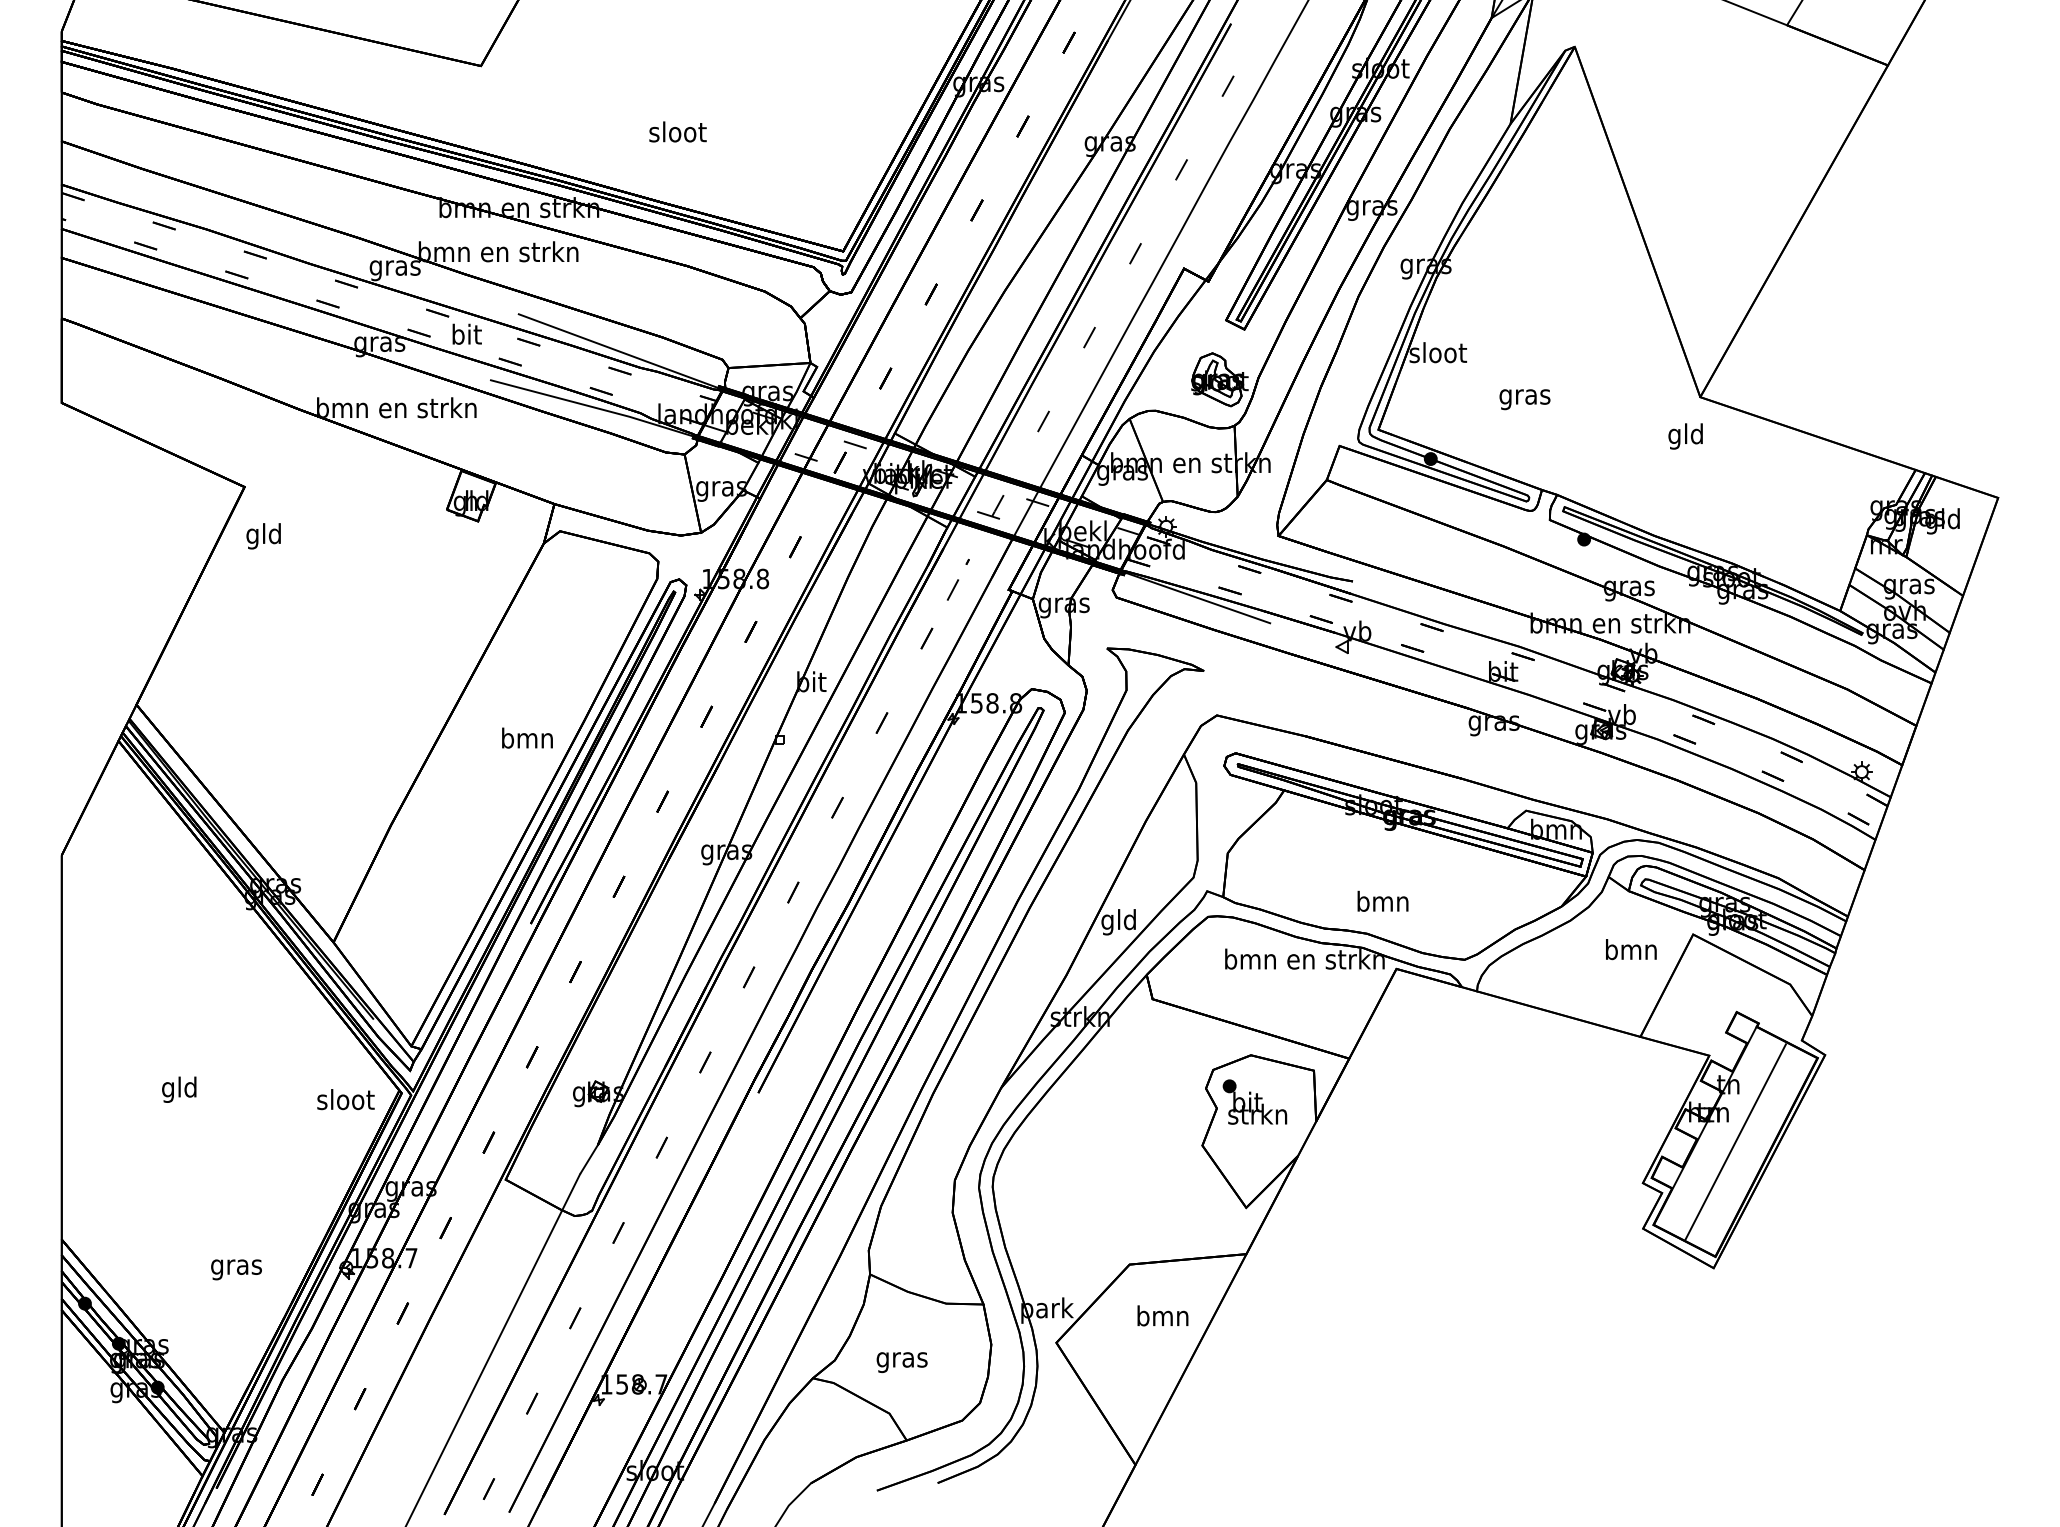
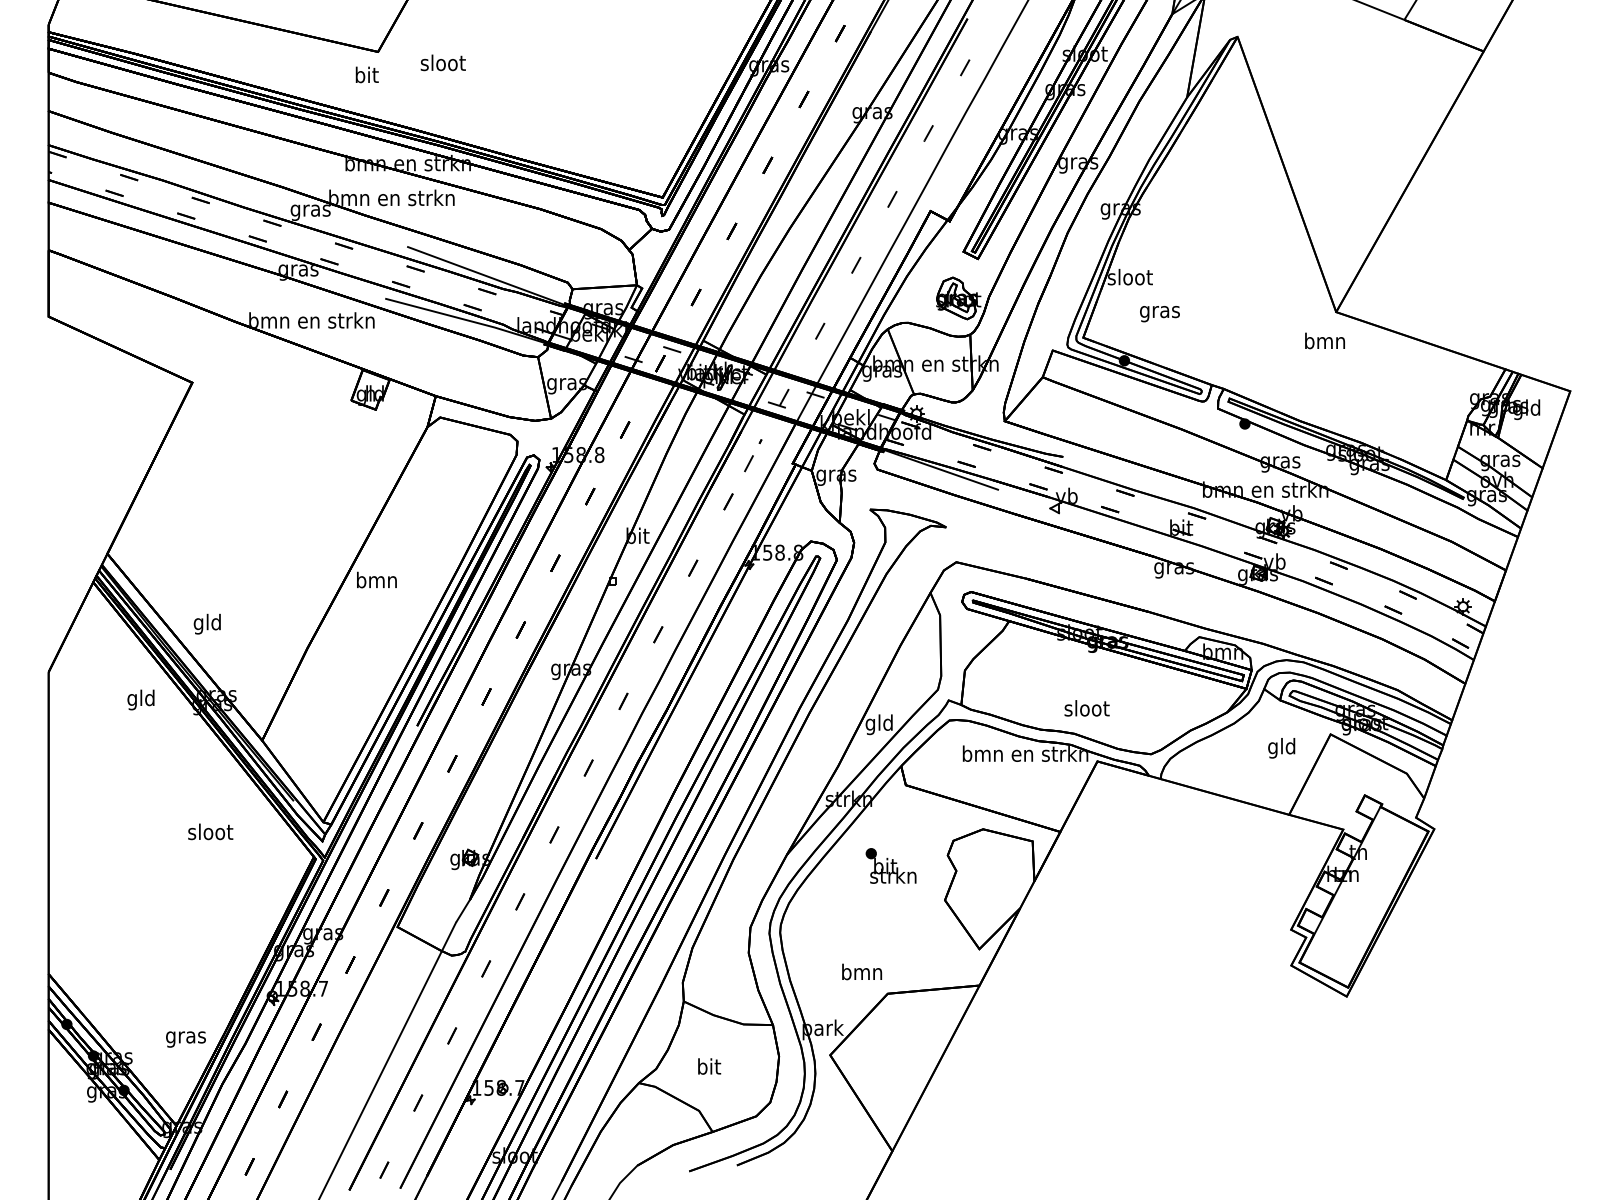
text: (677, 131) -> (442, 62), moved
text: (466, 333) -> (366, 74), moved
text: (1524, 399) -> (1159, 313), moved
text: (1685, 436) -> (1324, 343), gld -> bmn
text: (263, 536) -> (207, 624), moved
text: (527, 737) -> (376, 579), moved
text: (1383, 900) -> (1087, 707), bmn -> sloot
text: (1631, 952) -> (1282, 748), bmn -> gld
text: (179, 1089) -> (141, 699), moved
text: (345, 1099) -> (210, 831), moved
part: (1254, 1101) -> (890, 865), moved
line: (1735, 1141) -> (1363, 897), removed
text: (236, 1269) -> (185, 1039), moved
text: (1162, 1315) -> (861, 971), moved
text: (901, 1359) -> (708, 1068), gras -> bit

